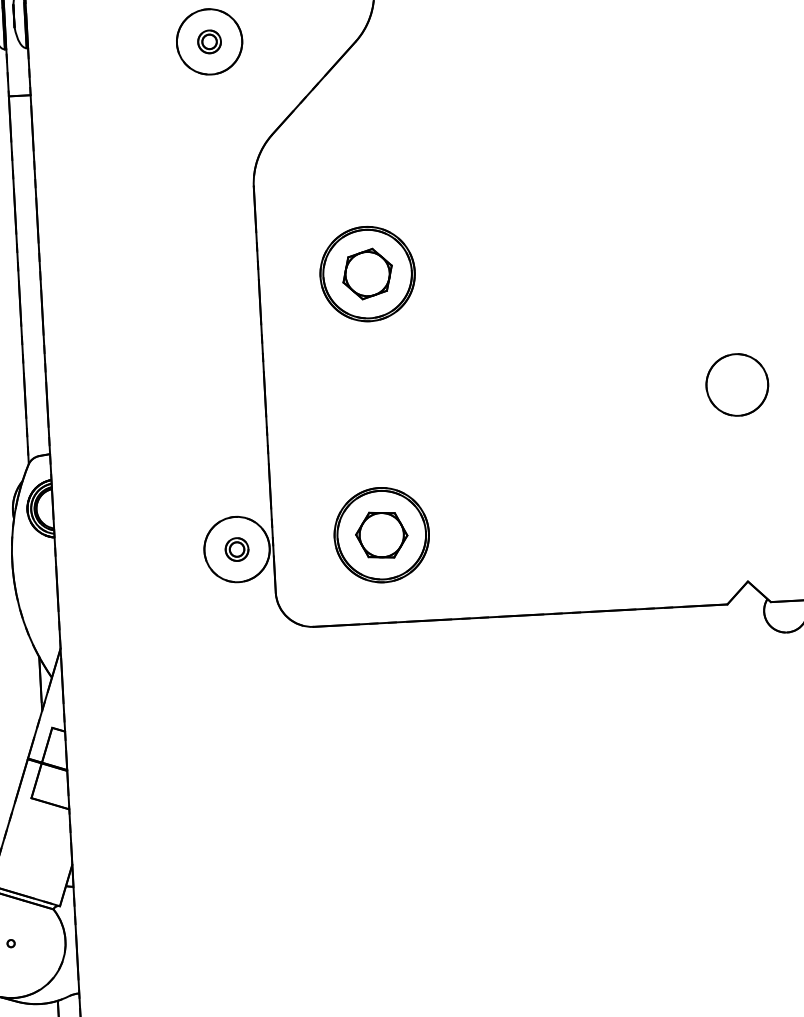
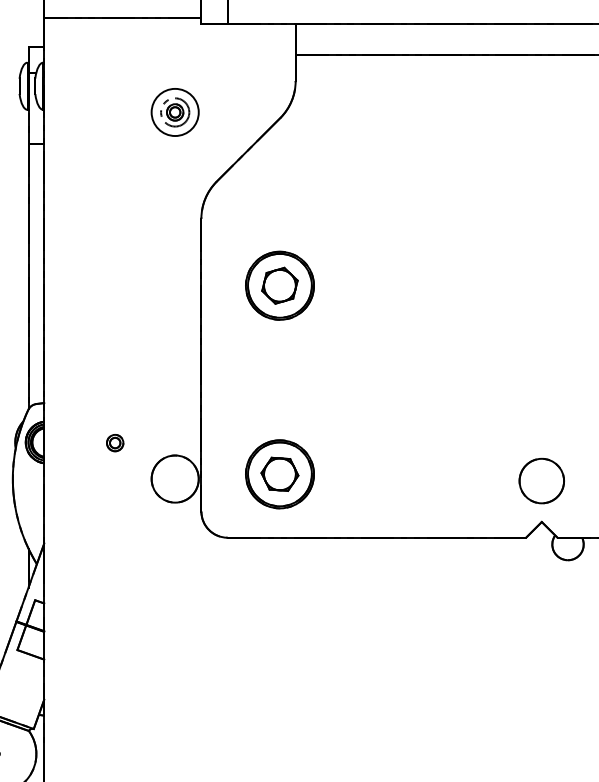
circle: (208, 42) -> (174, 112), size x0.6
part: (736, 384) -> (541, 480), moved
part: (237, 550) -> (115, 443), moved

